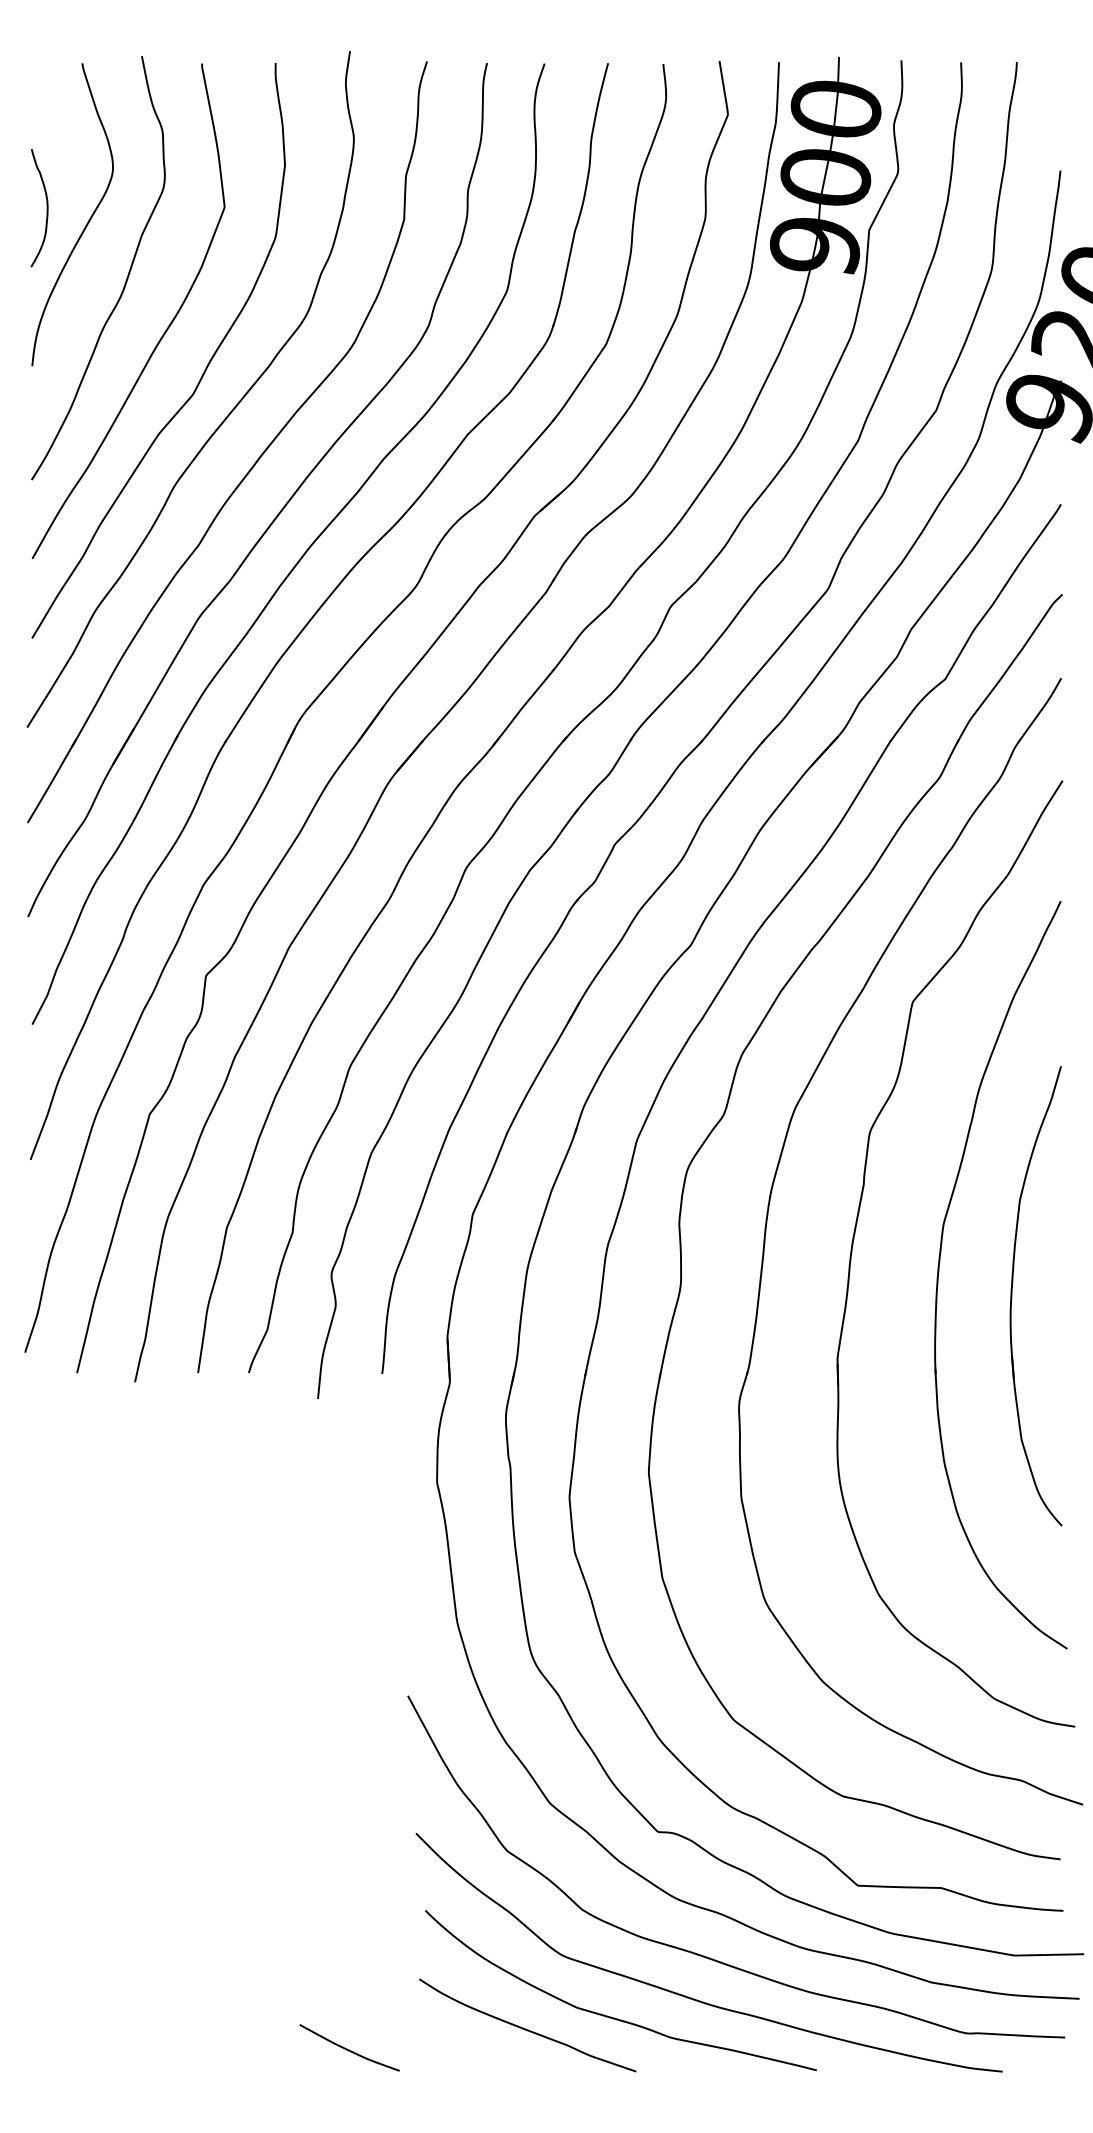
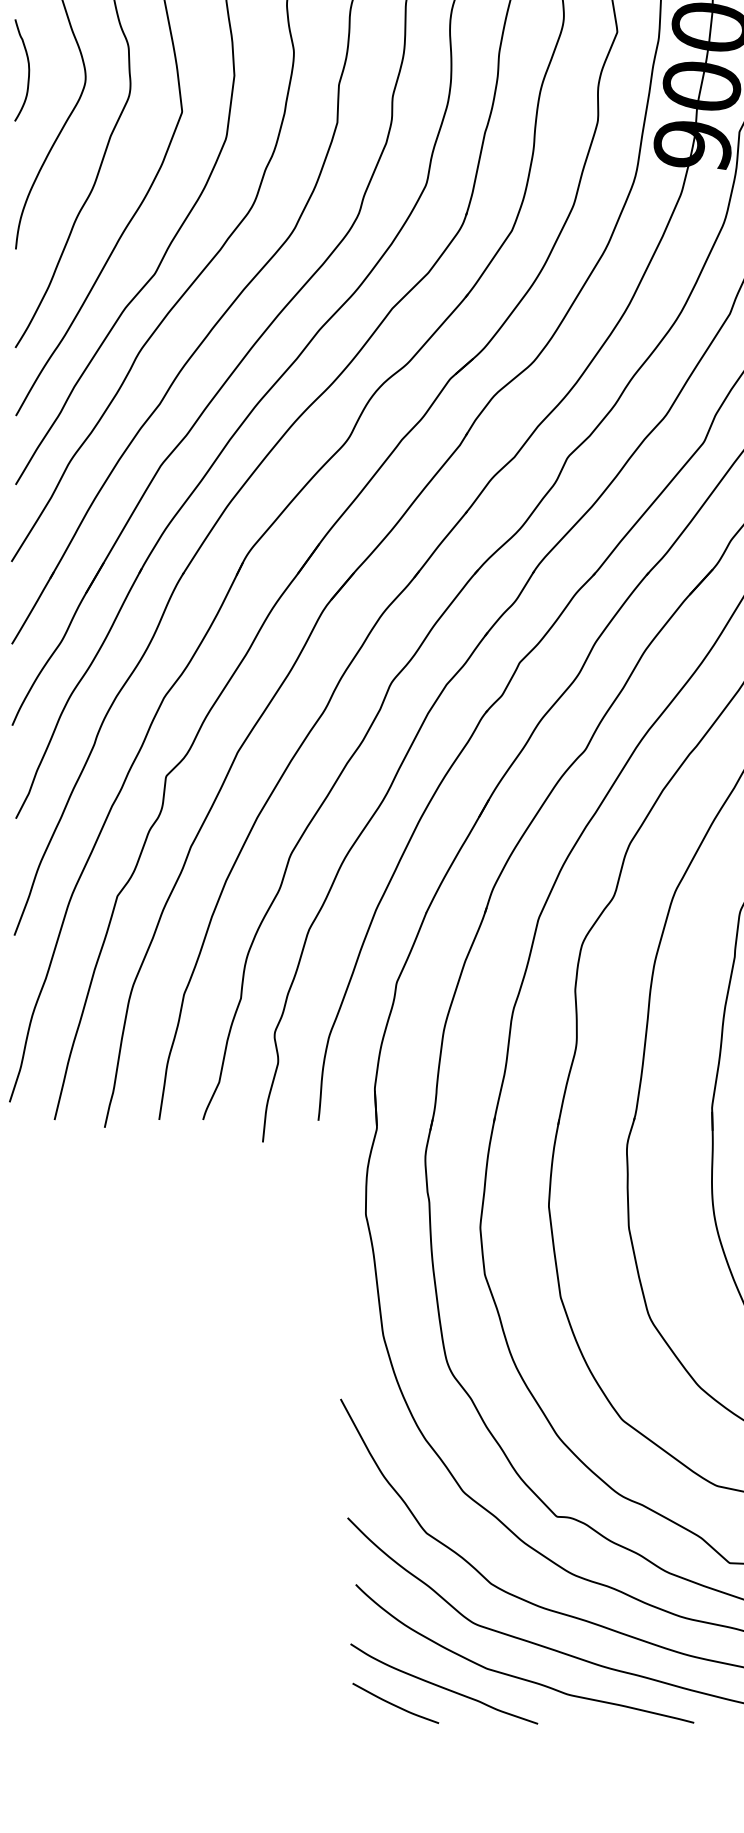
curve: (46, 208) -> (28, 70), moved
curve: (349, 2049) -> (395, 1704), moved

